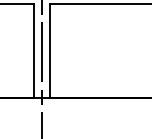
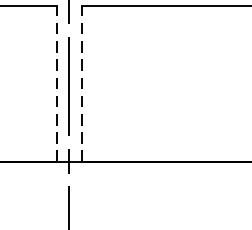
line: (34, 50) -> (57, 83), solid -> dashed
line: (49, 50) -> (82, 83), solid -> dashed

